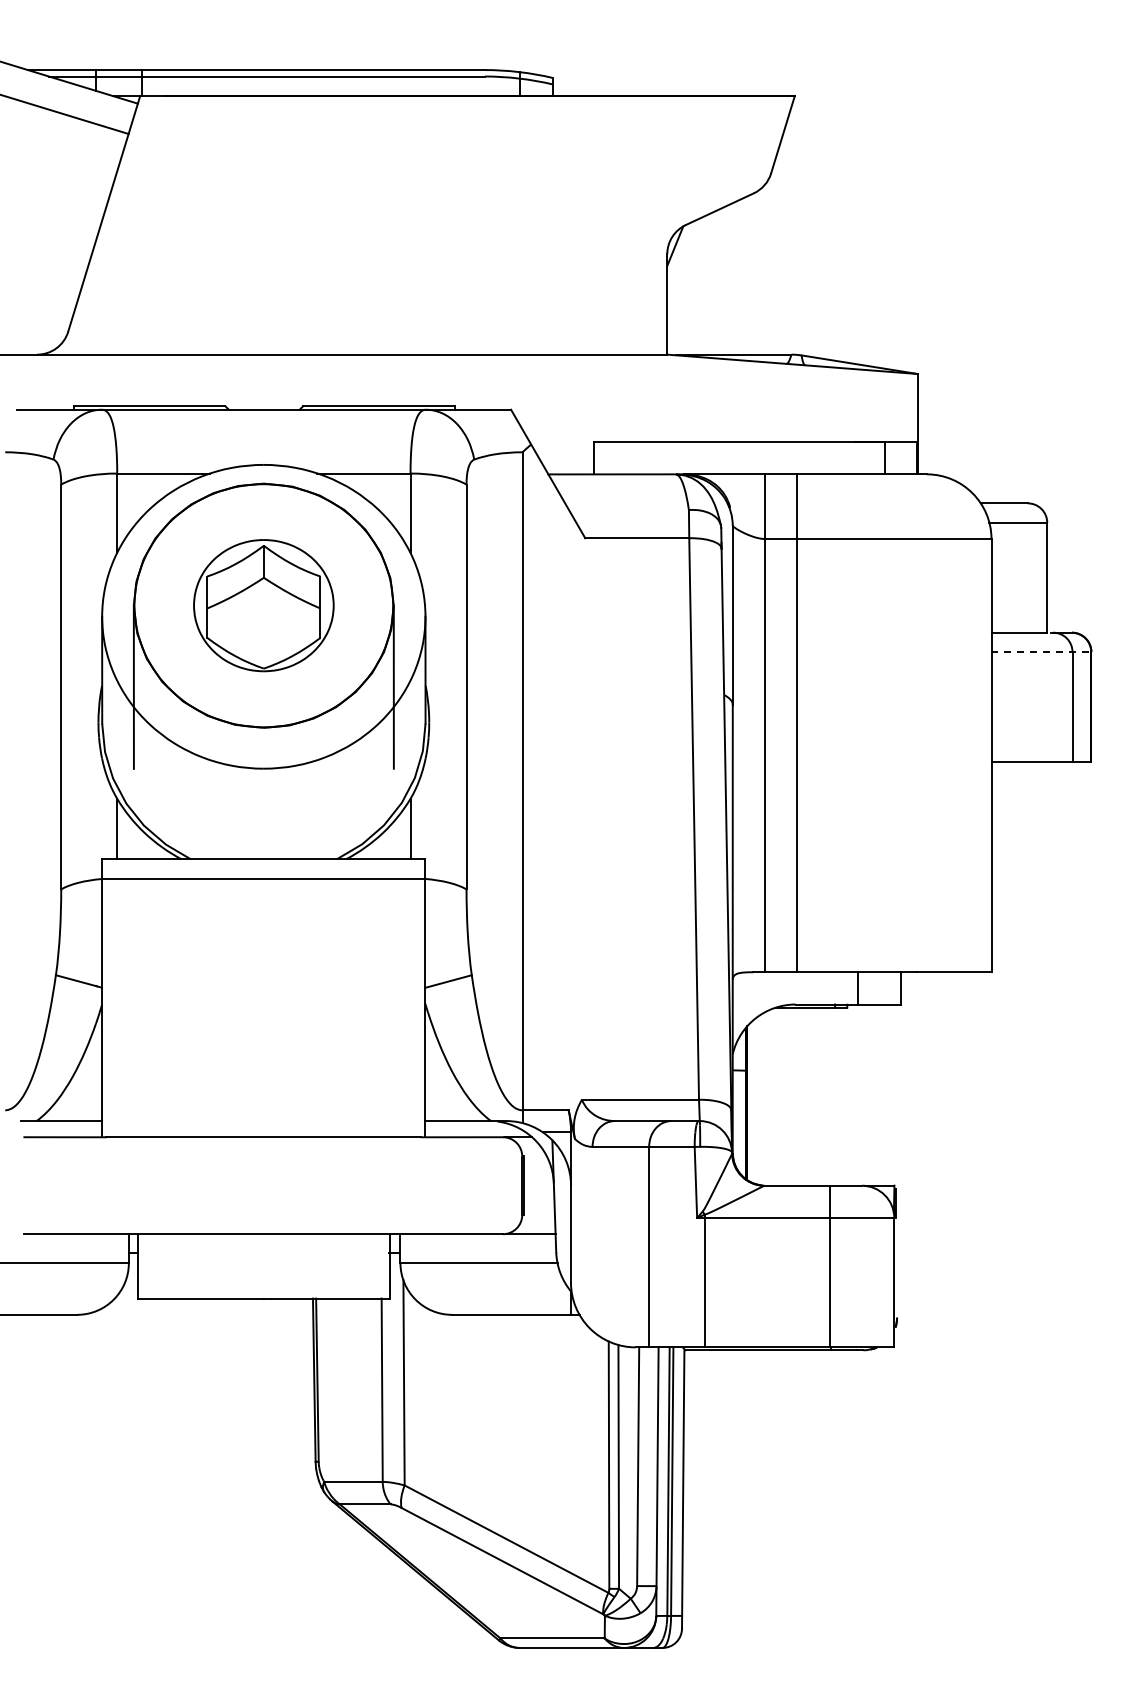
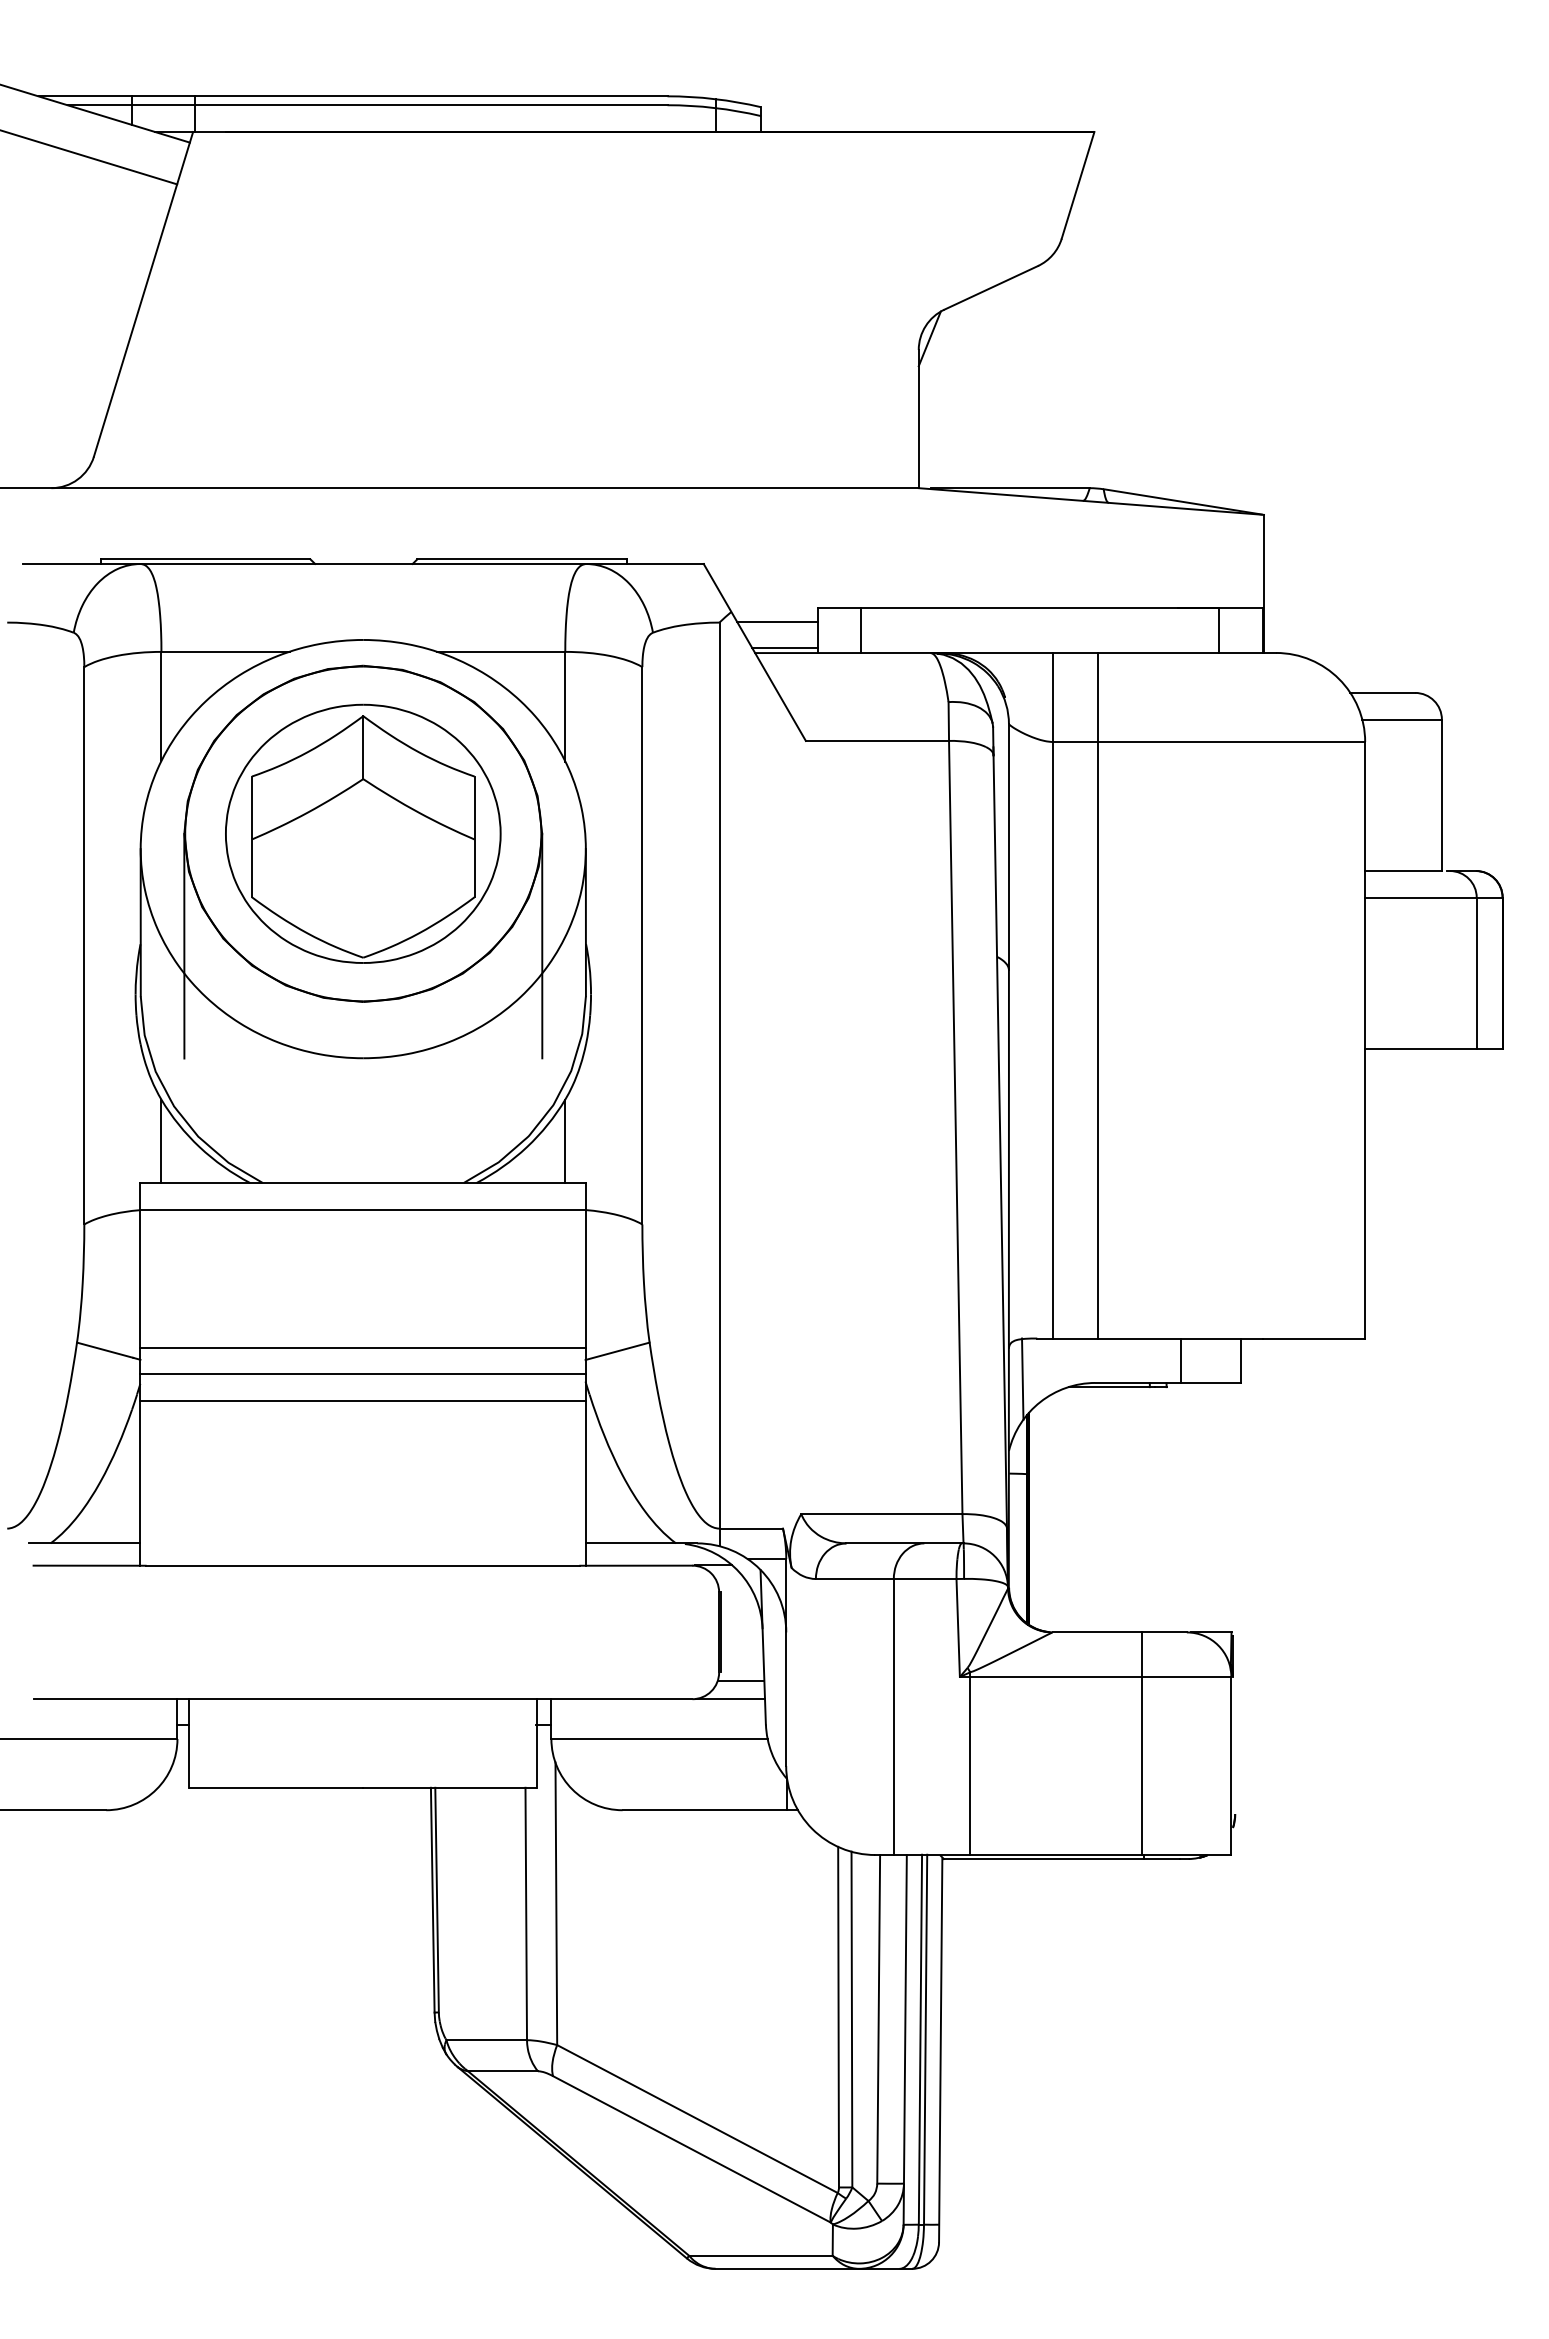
line: (564, 452) -> (777, 622), added
line: (625, 458) -> (861, 630), added
line: (569, 471) -> (784, 648), added
part: (263, 605) -> (363, 833), size x1.43
line: (1041, 651) -> (1433, 897), dashed -> solid
line: (263, 978) -> (362, 1347), added
line: (263, 998) -> (362, 1374), added
line: (742, 1001) -> (1022, 1378), added
line: (263, 1018) -> (362, 1401), added
line: (538, 1221) -> (741, 1681), added

